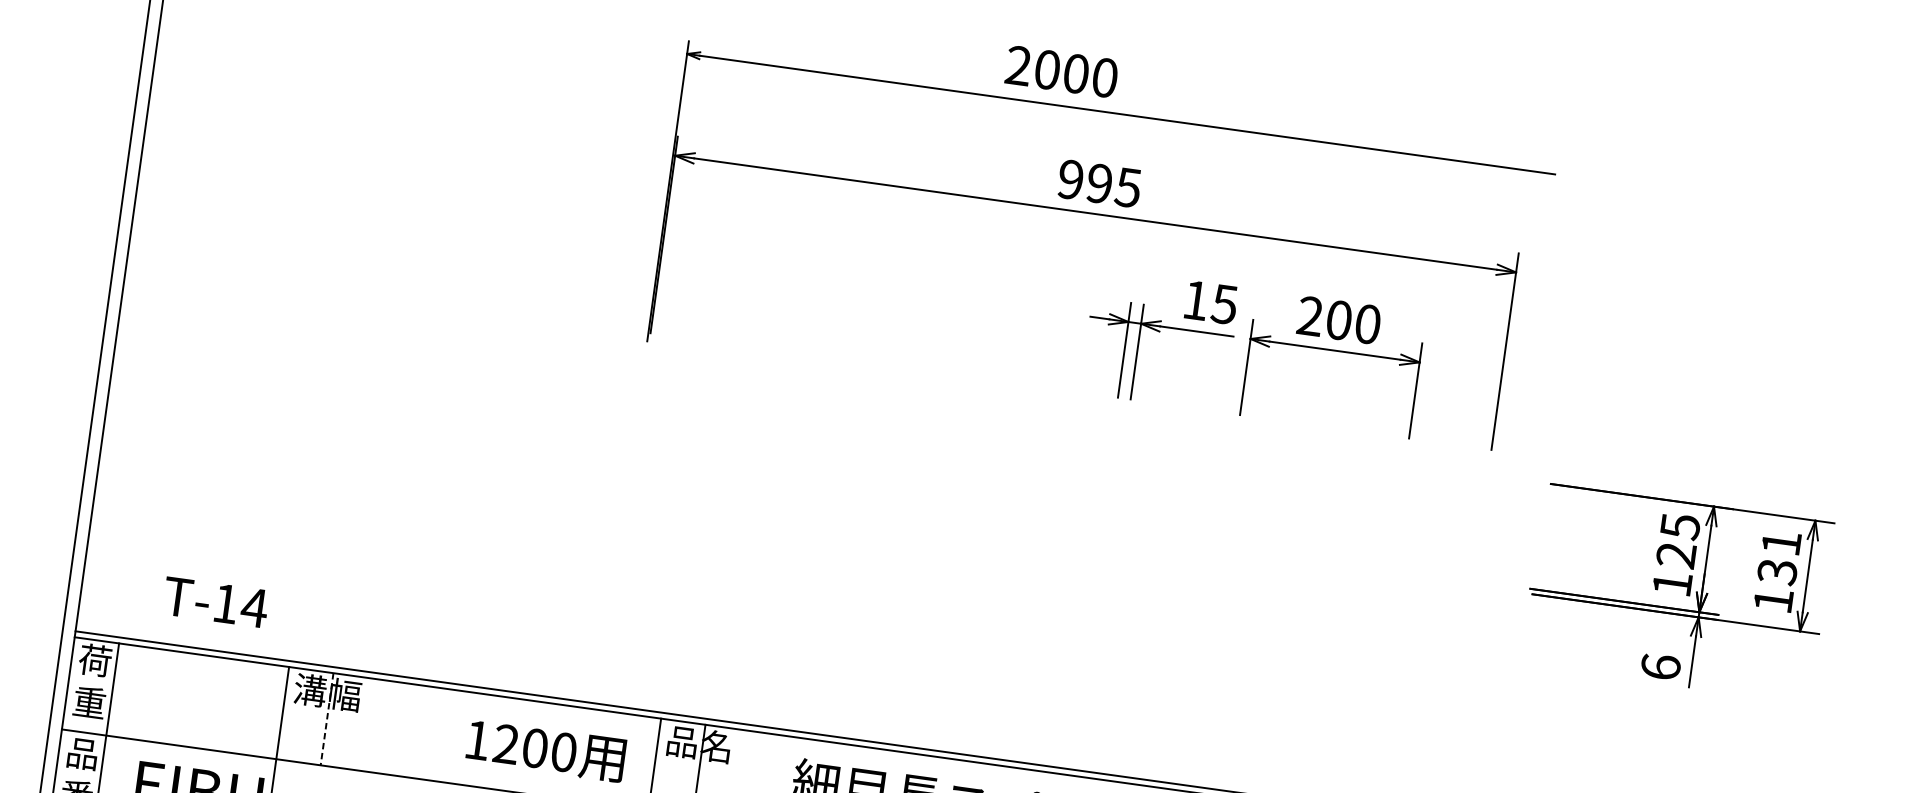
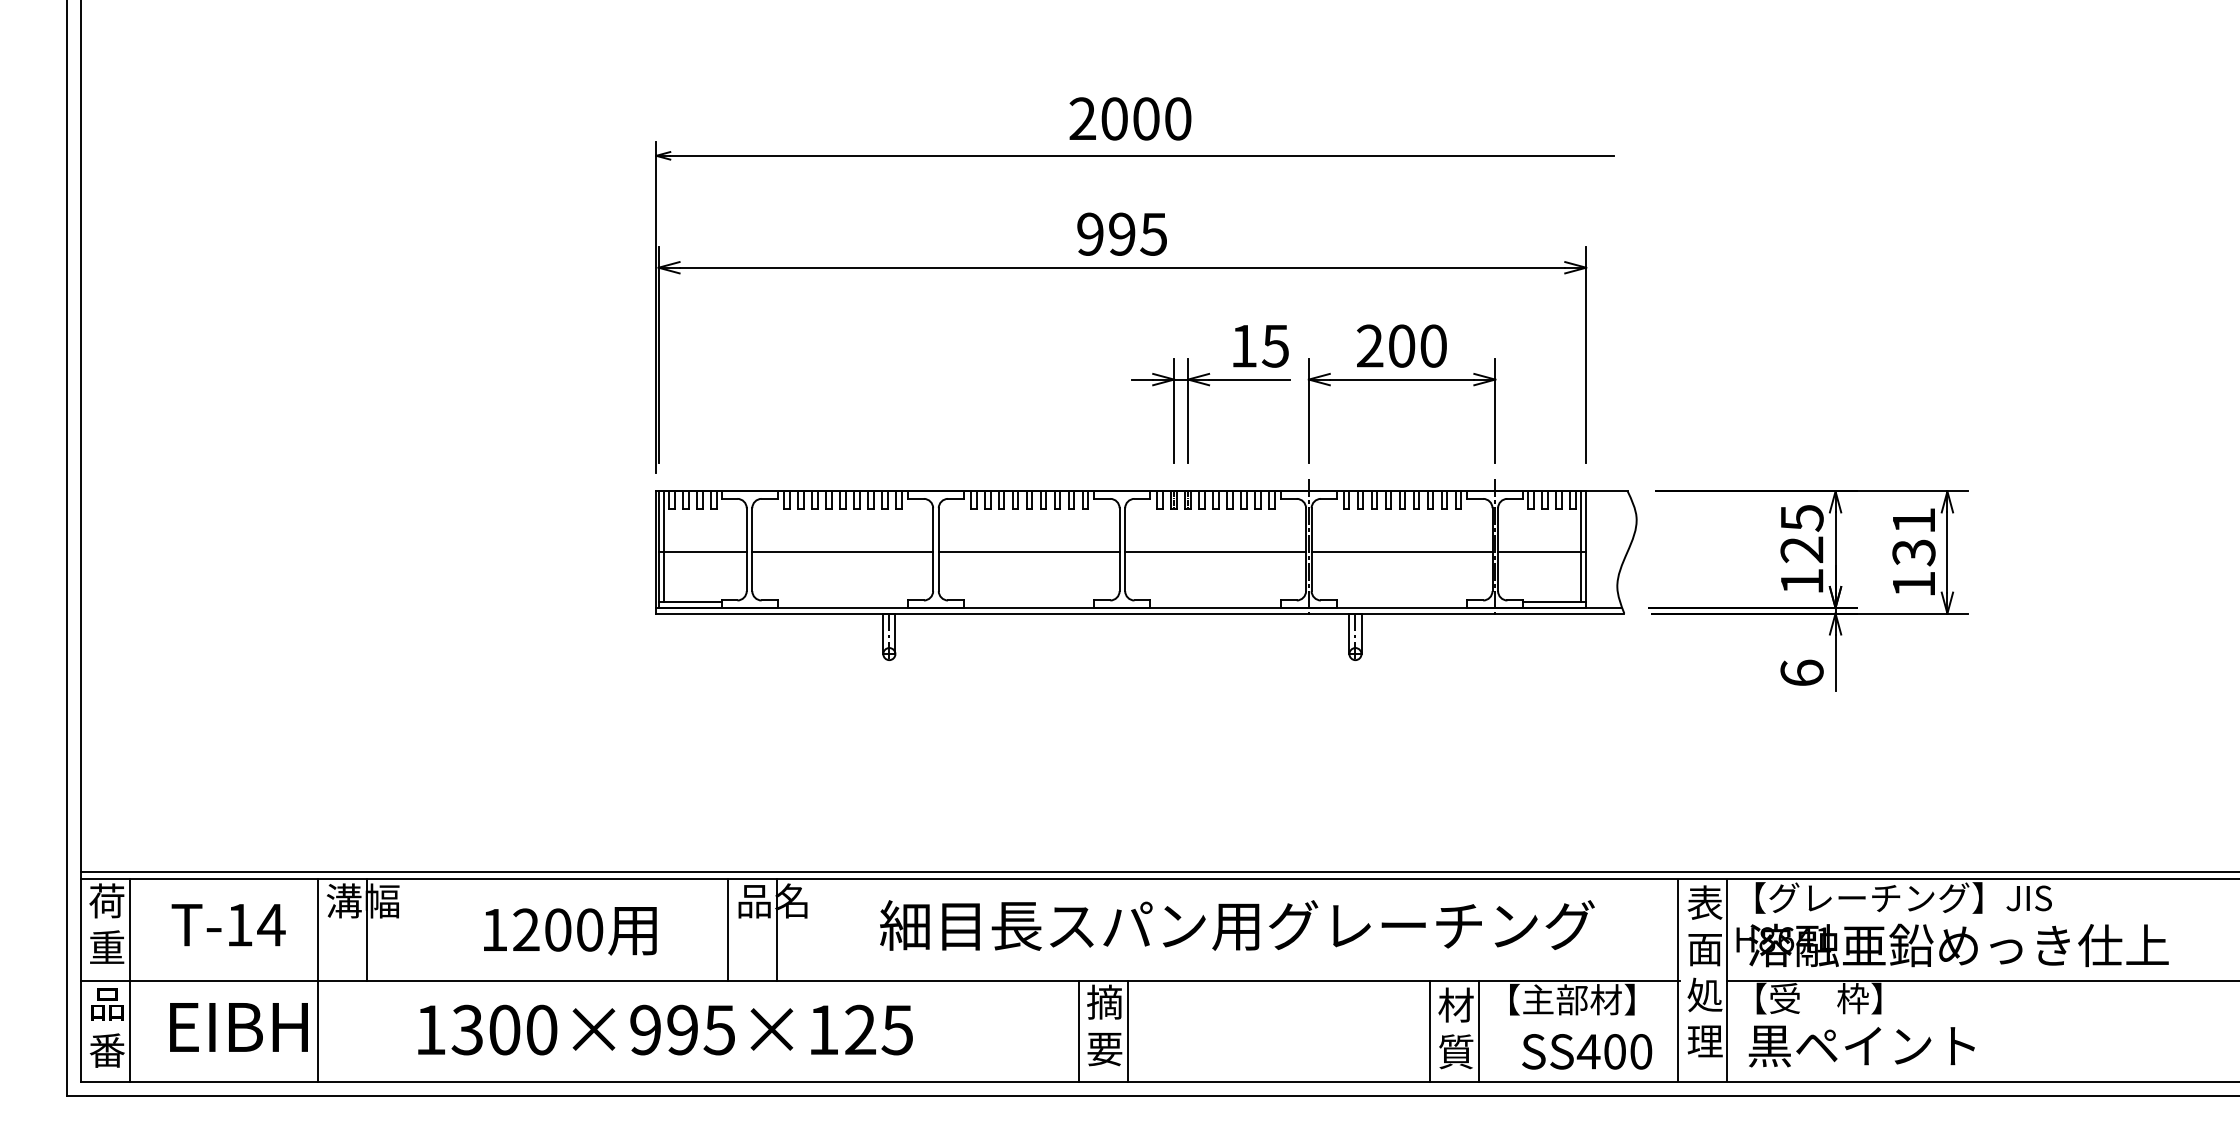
text: (1061, 71) -> (1130, 118), moved
part: (1079, 490) -> (1146, 569), added
text: (215, 602) -> (228, 925), moved
line: (327, 718) -> (366, 929), dashed -> solid
text: (546, 751) -> (570, 931), moved

